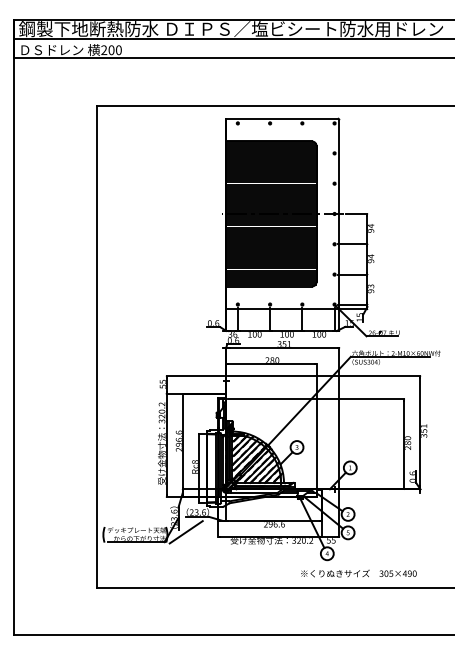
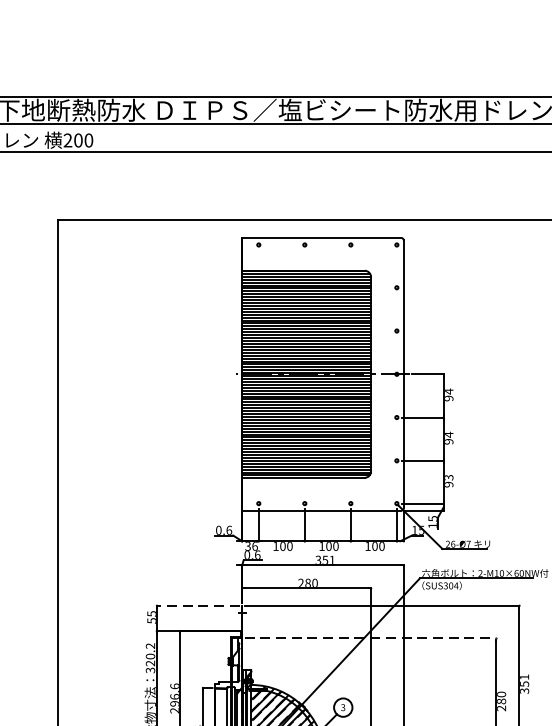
line: (195, 376) -> (198, 606), solid -> dashed
line: (316, 399) -> (371, 639), solid -> dashed

